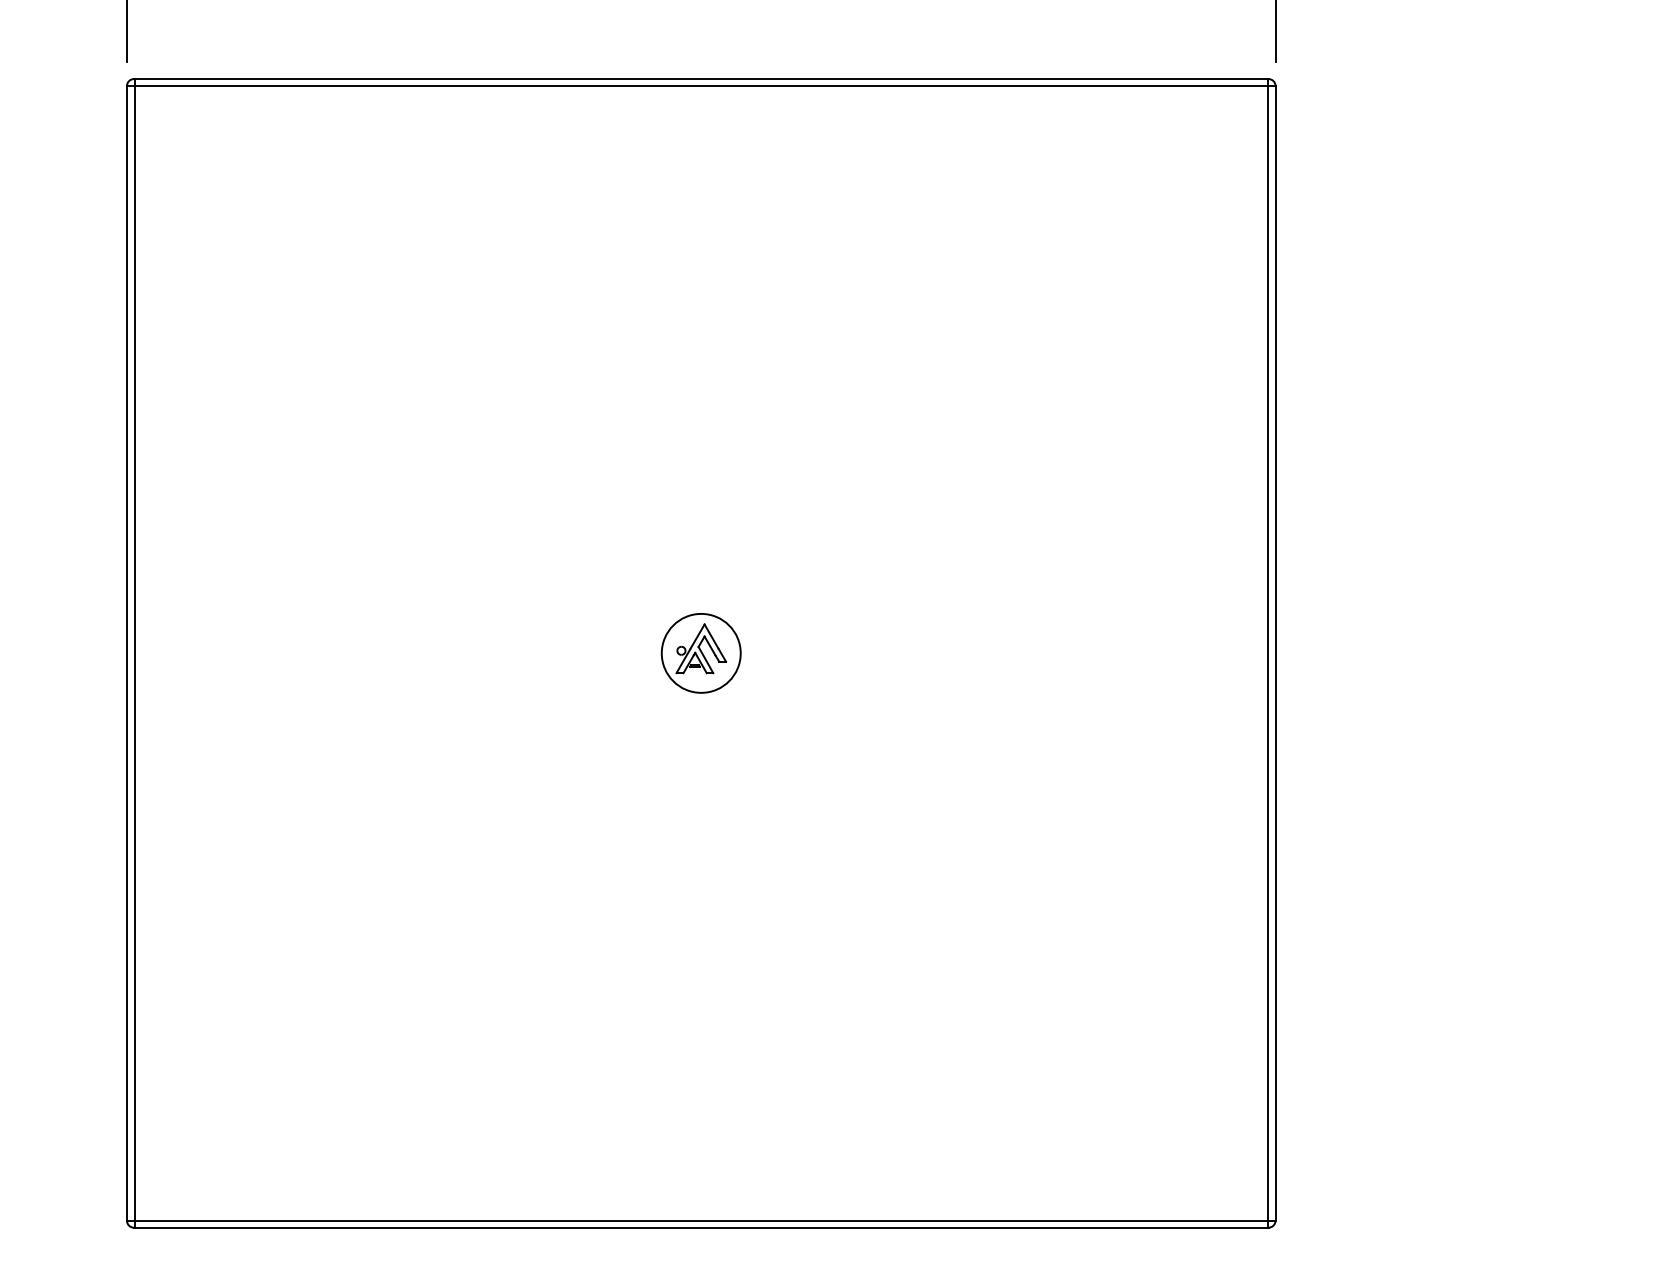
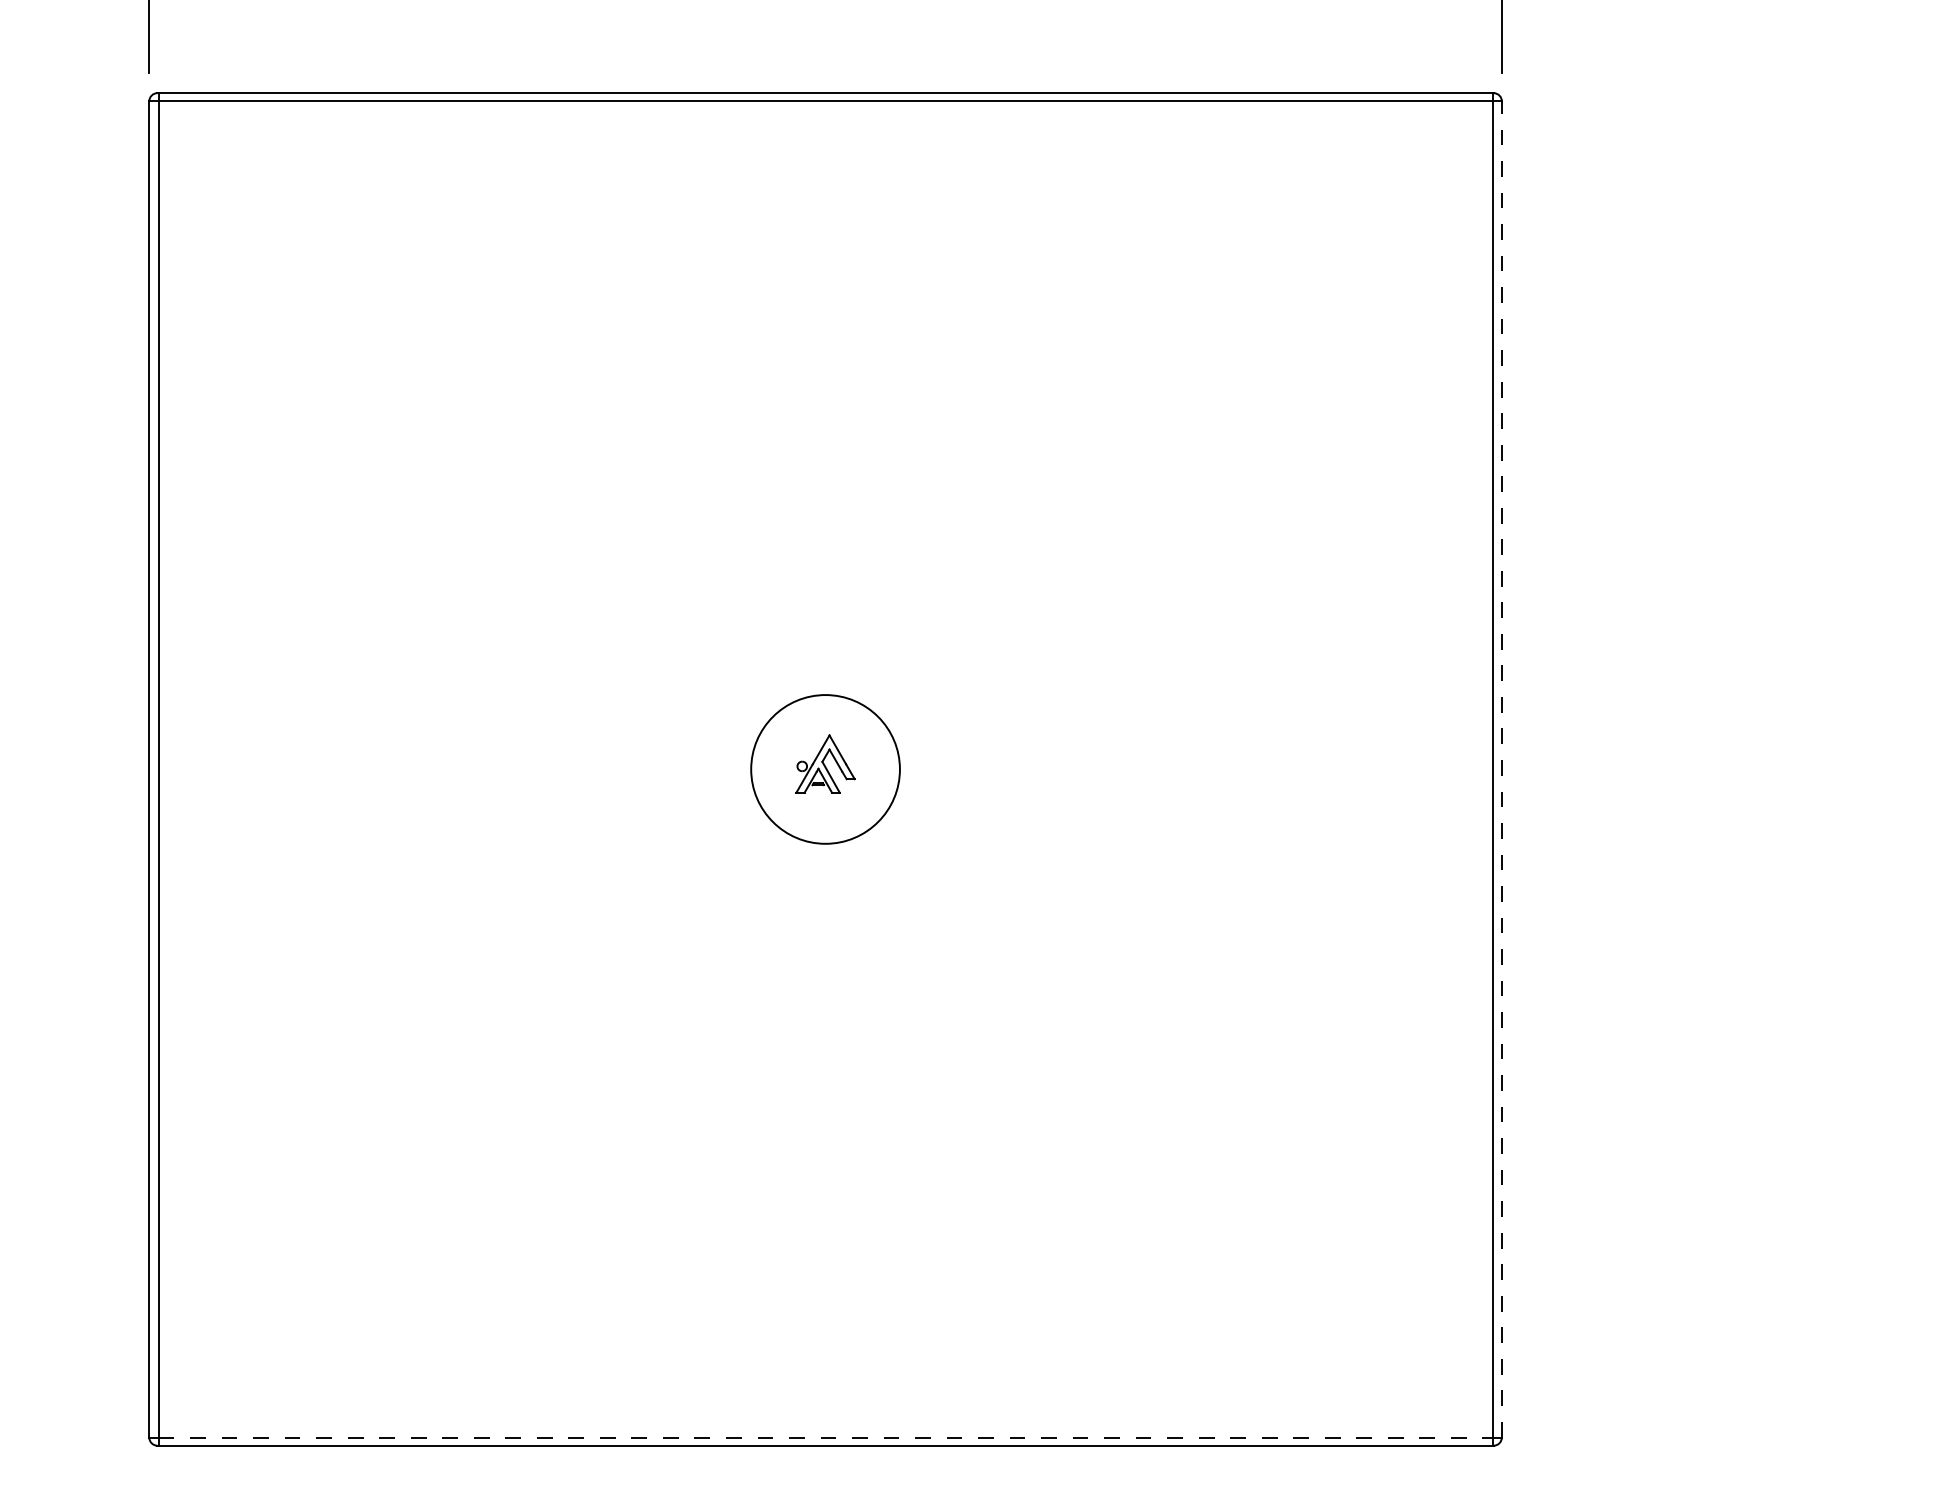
circle: (701, 652) -> (825, 768), size x1.6
line: (1275, 652) -> (1501, 768), solid -> dashed
line: (701, 1220) -> (825, 1437), solid -> dashed

